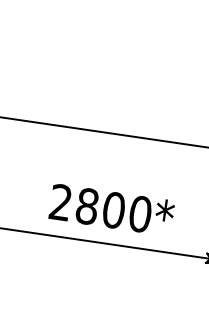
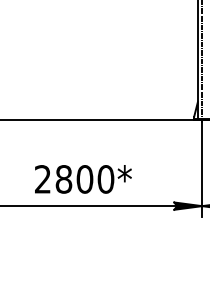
text: (112, 210) -> (83, 179), moved

